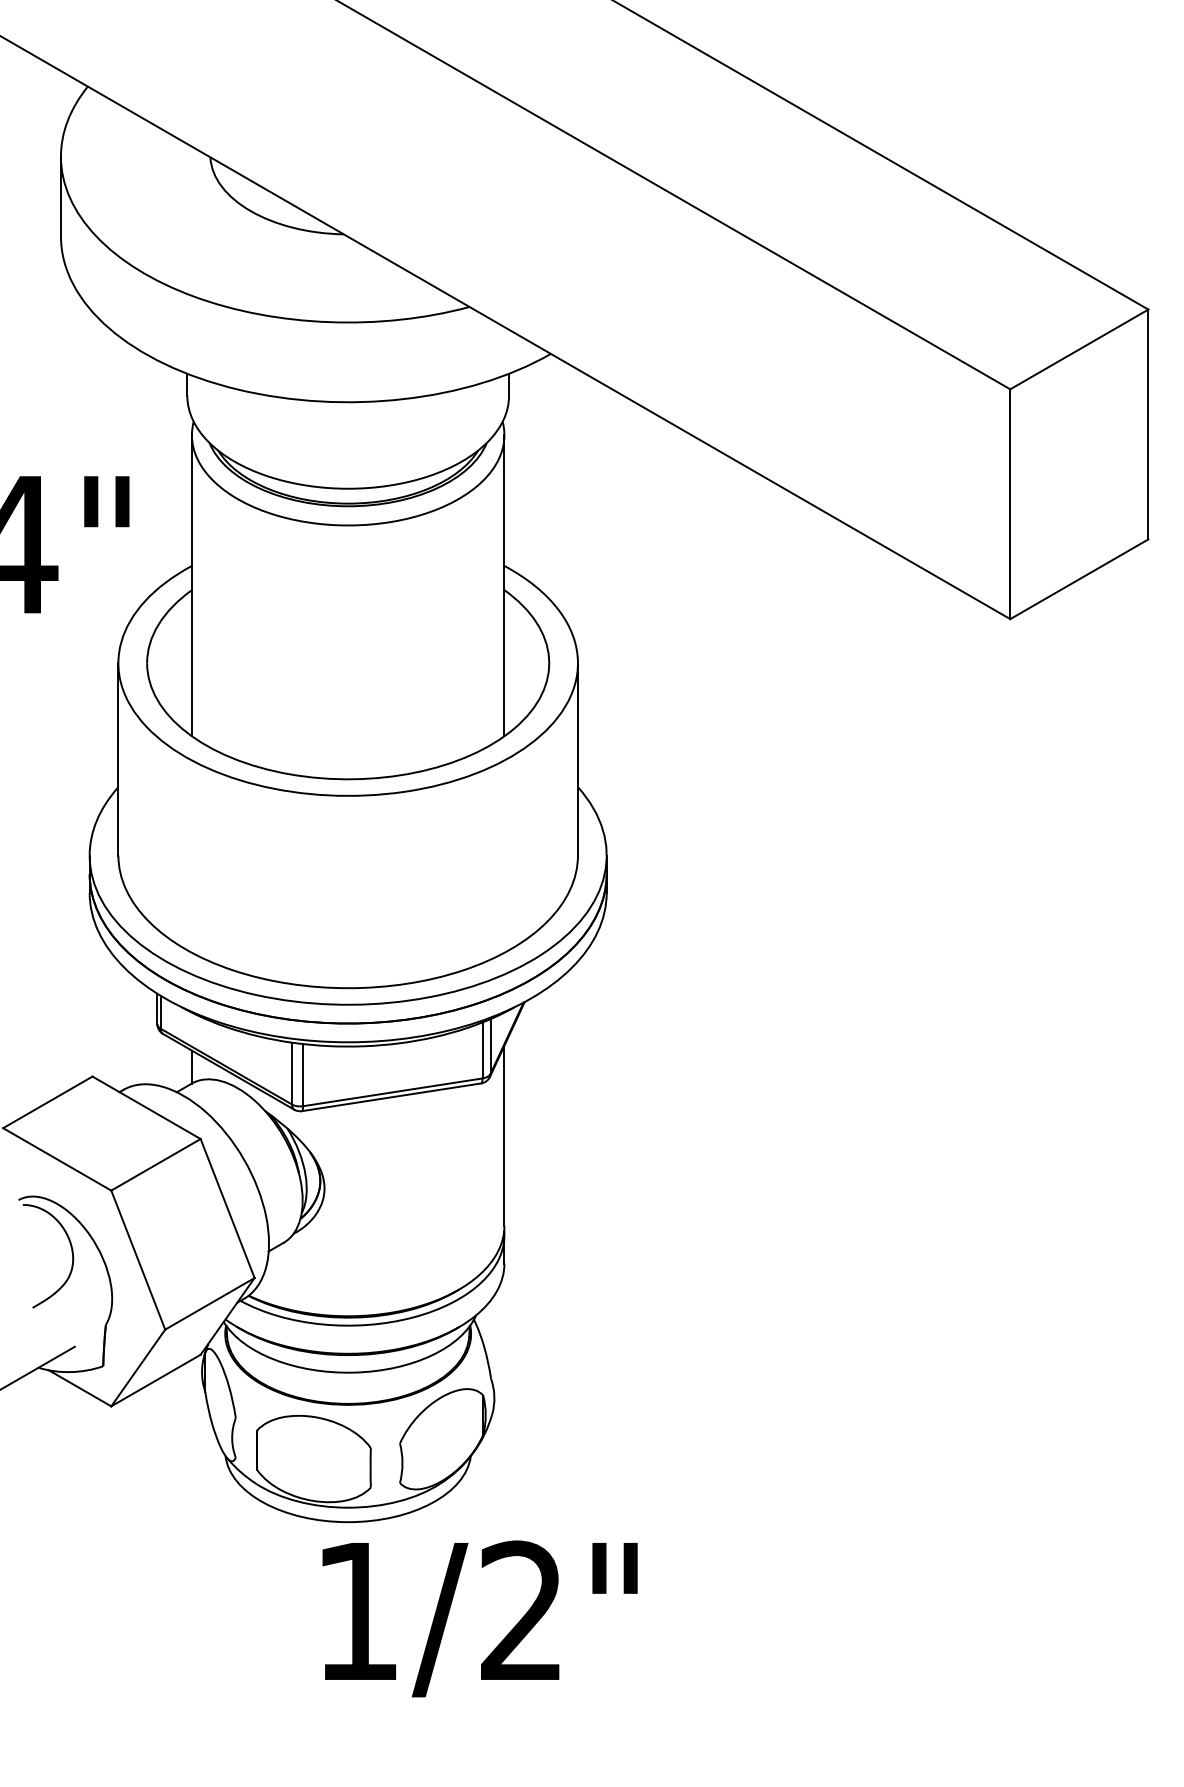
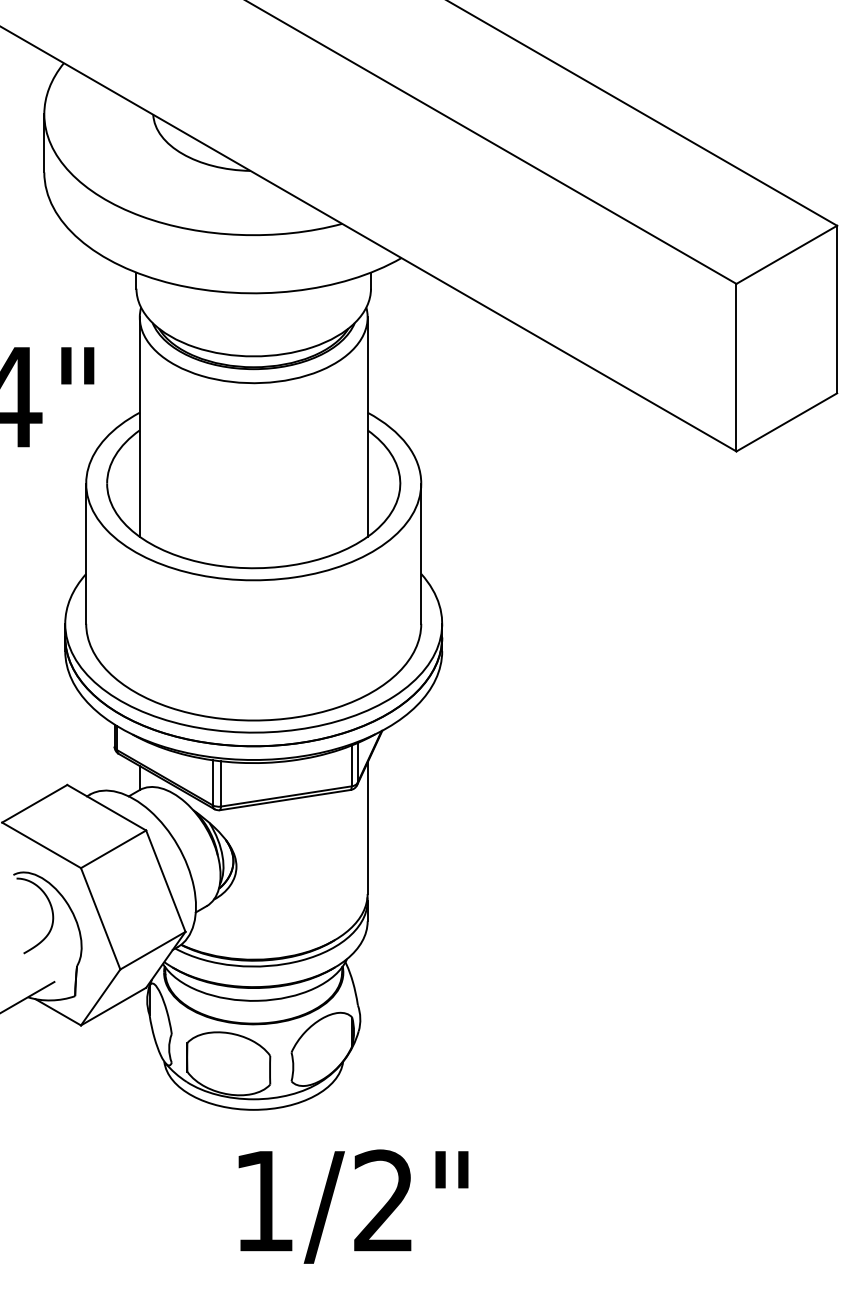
text: (479, 1618) -> (353, 1206), moved

